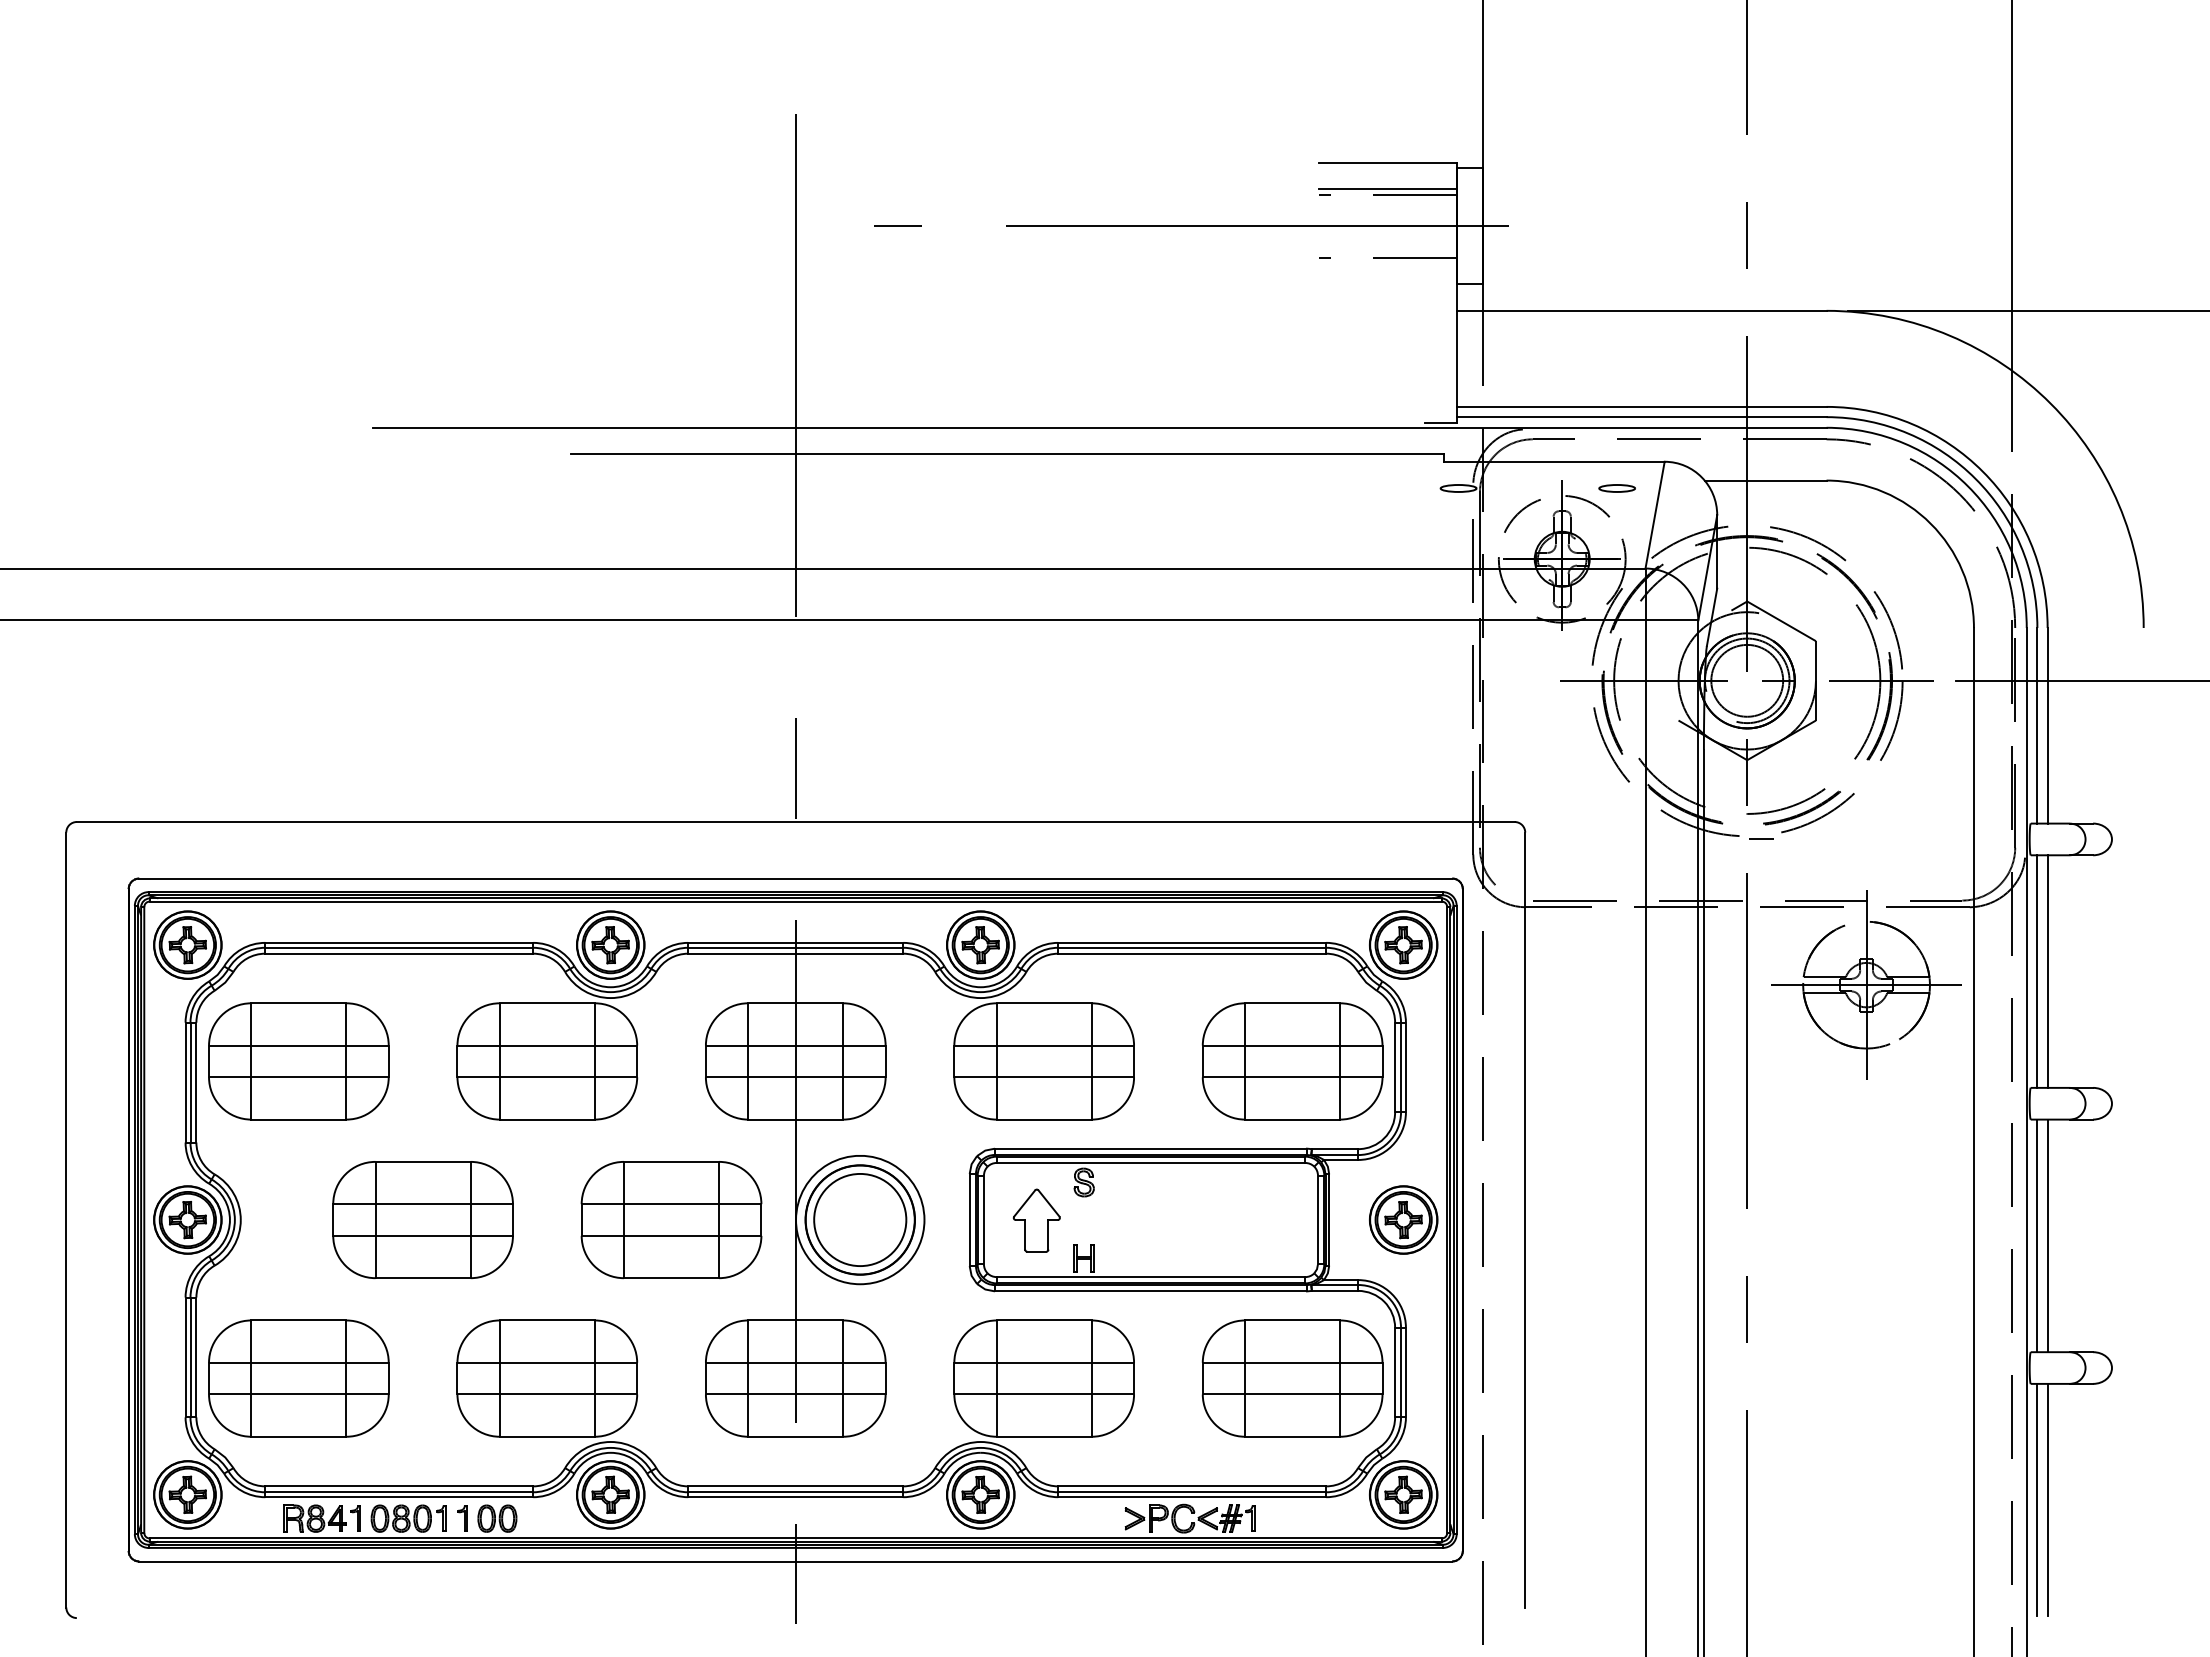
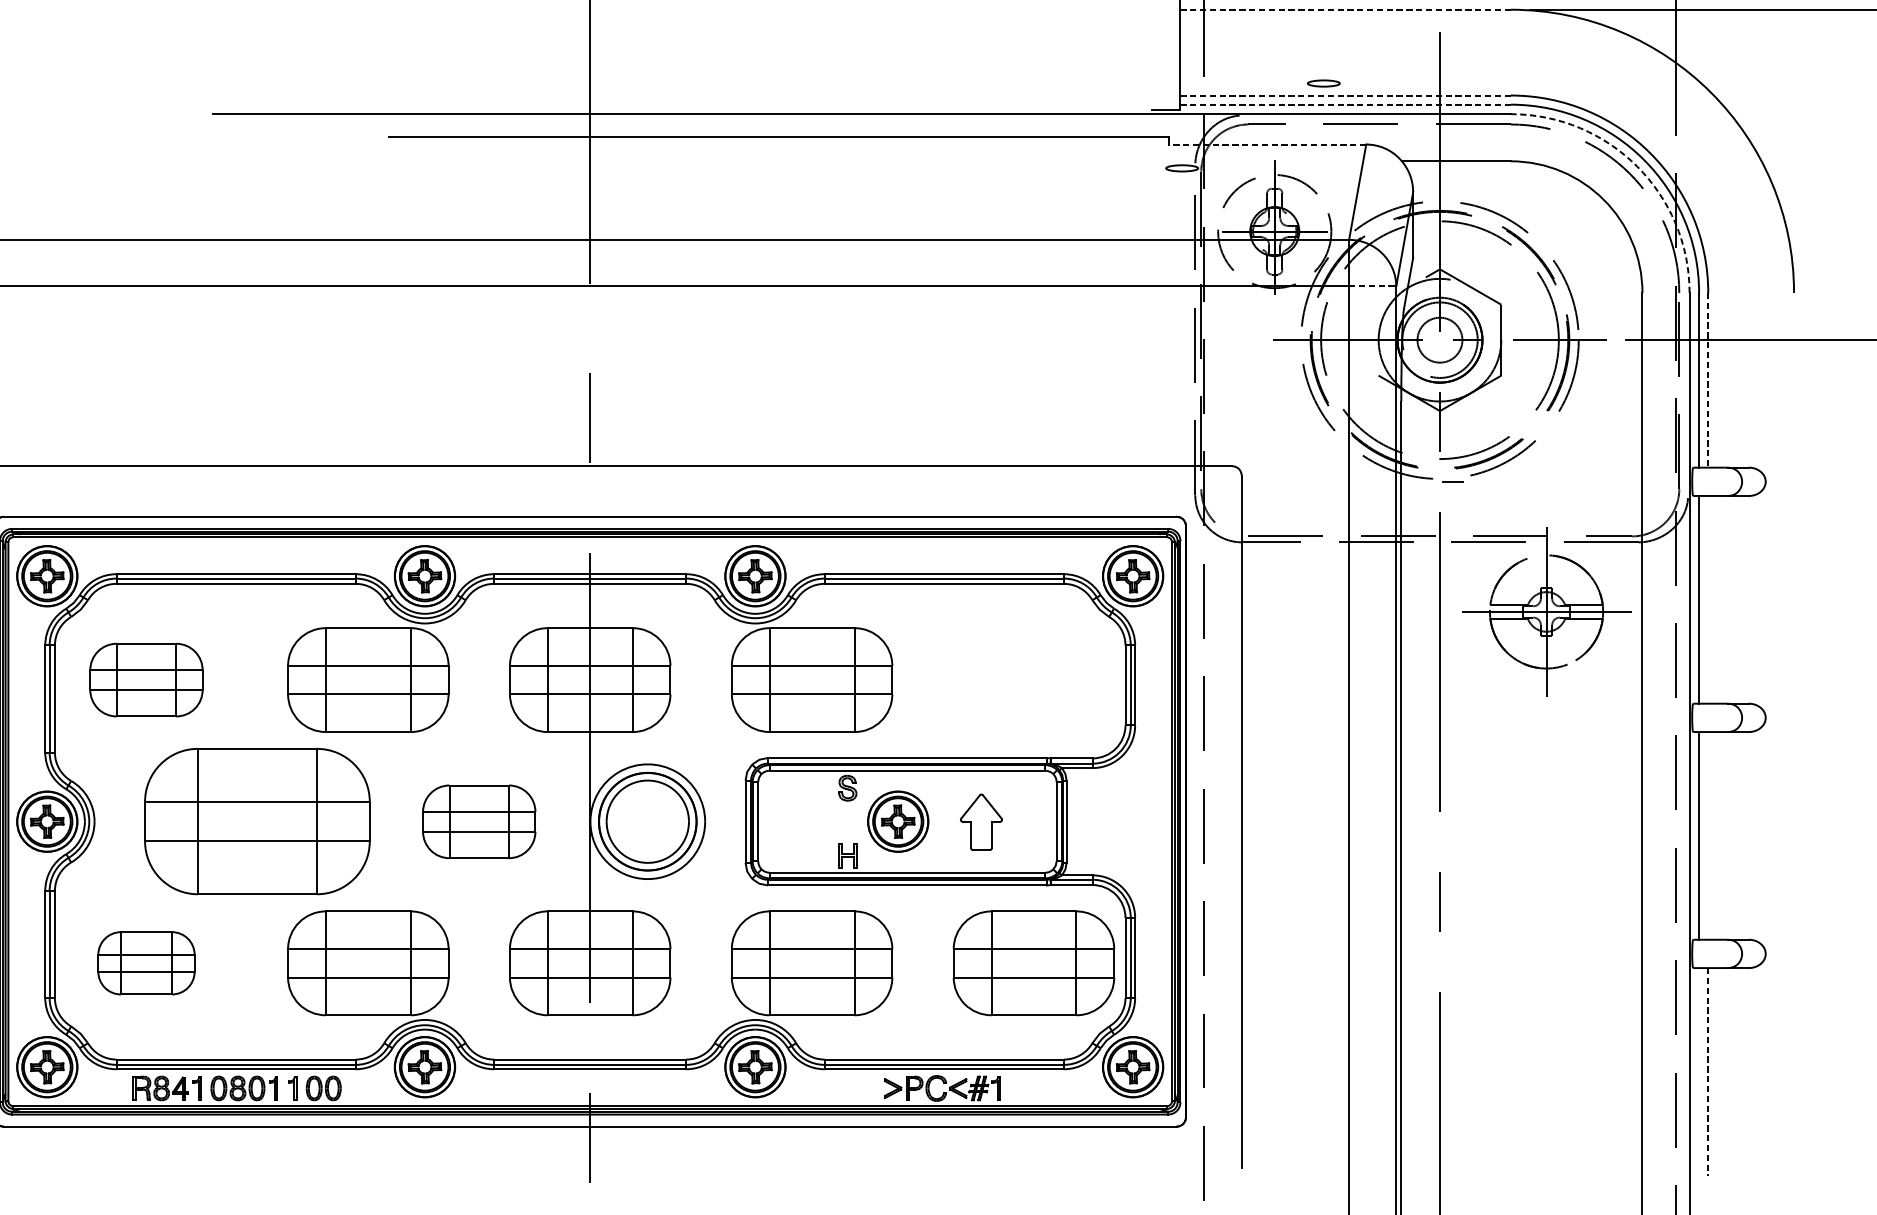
line: (1641, 310) -> (1345, 9), solid -> dashed
line: (1642, 406) -> (1346, 95), solid -> dashed
line: (1641, 417) -> (1345, 104), solid -> dashed
line: (1553, 461) -> (1266, 144), solid -> dashed
arc: (1968, 486) -> (1637, 166), solid -> dashed
part: (1616, 488) -> (1323, 83), moved
line: (1672, 620) -> (1373, 286), solid -> dashed
circle: (1747, 680) -> (1440, 339), size x0.7
line: (2047, 725) -> (1708, 380), solid -> dashed
line: (2047, 971) -> (1708, 599), removed
part: (298, 1061) -> (146, 680), size x0.7
part: (1292, 1061) -> (1033, 680), removed
part: (1403, 1219) -> (898, 821), moved
part: (422, 1220) -> (256, 822), size x1.4
part: (671, 1220) -> (479, 822), size x0.7
part: (1036, 1220) -> (981, 822), moved
line: (2047, 1235) -> (1708, 835), removed
part: (298, 1378) -> (146, 963), size x0.6
line: (2037, 1499) -> (1699, 1071), removed
line: (2047, 1500) -> (1708, 1072), solid -> dashed

